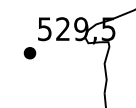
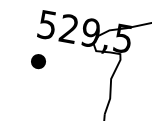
part: (29, 53) -> (37, 61), moved

